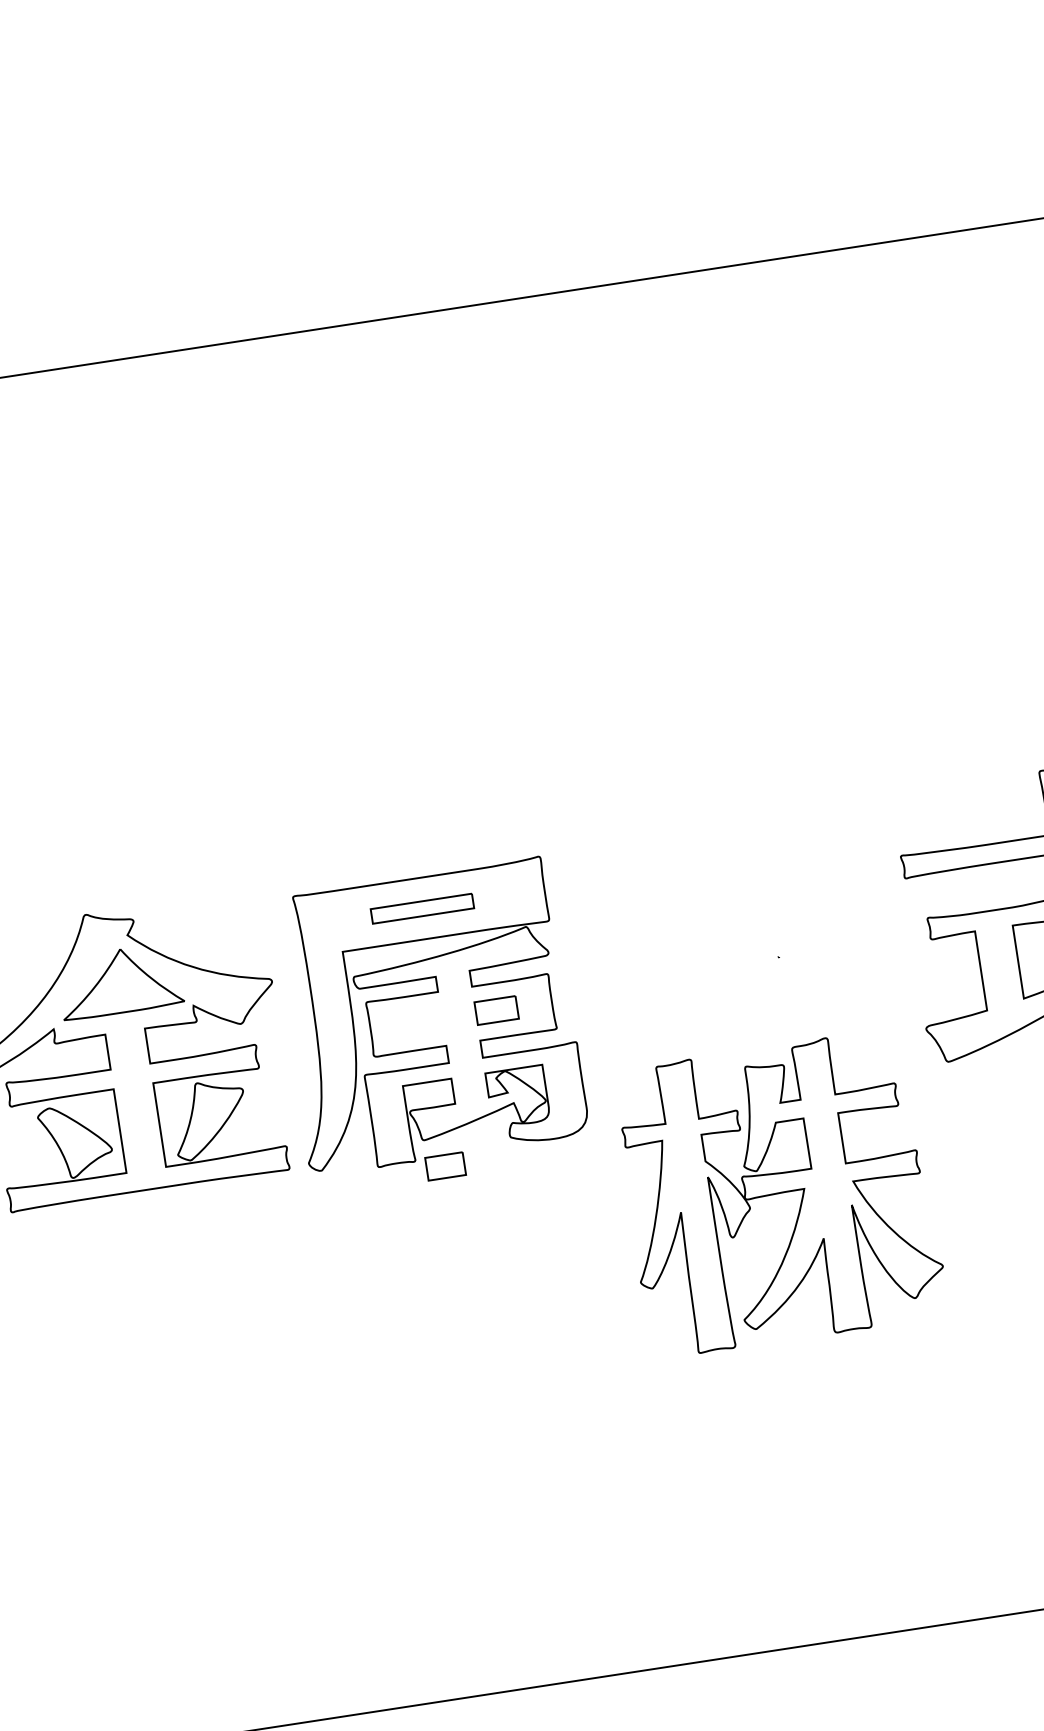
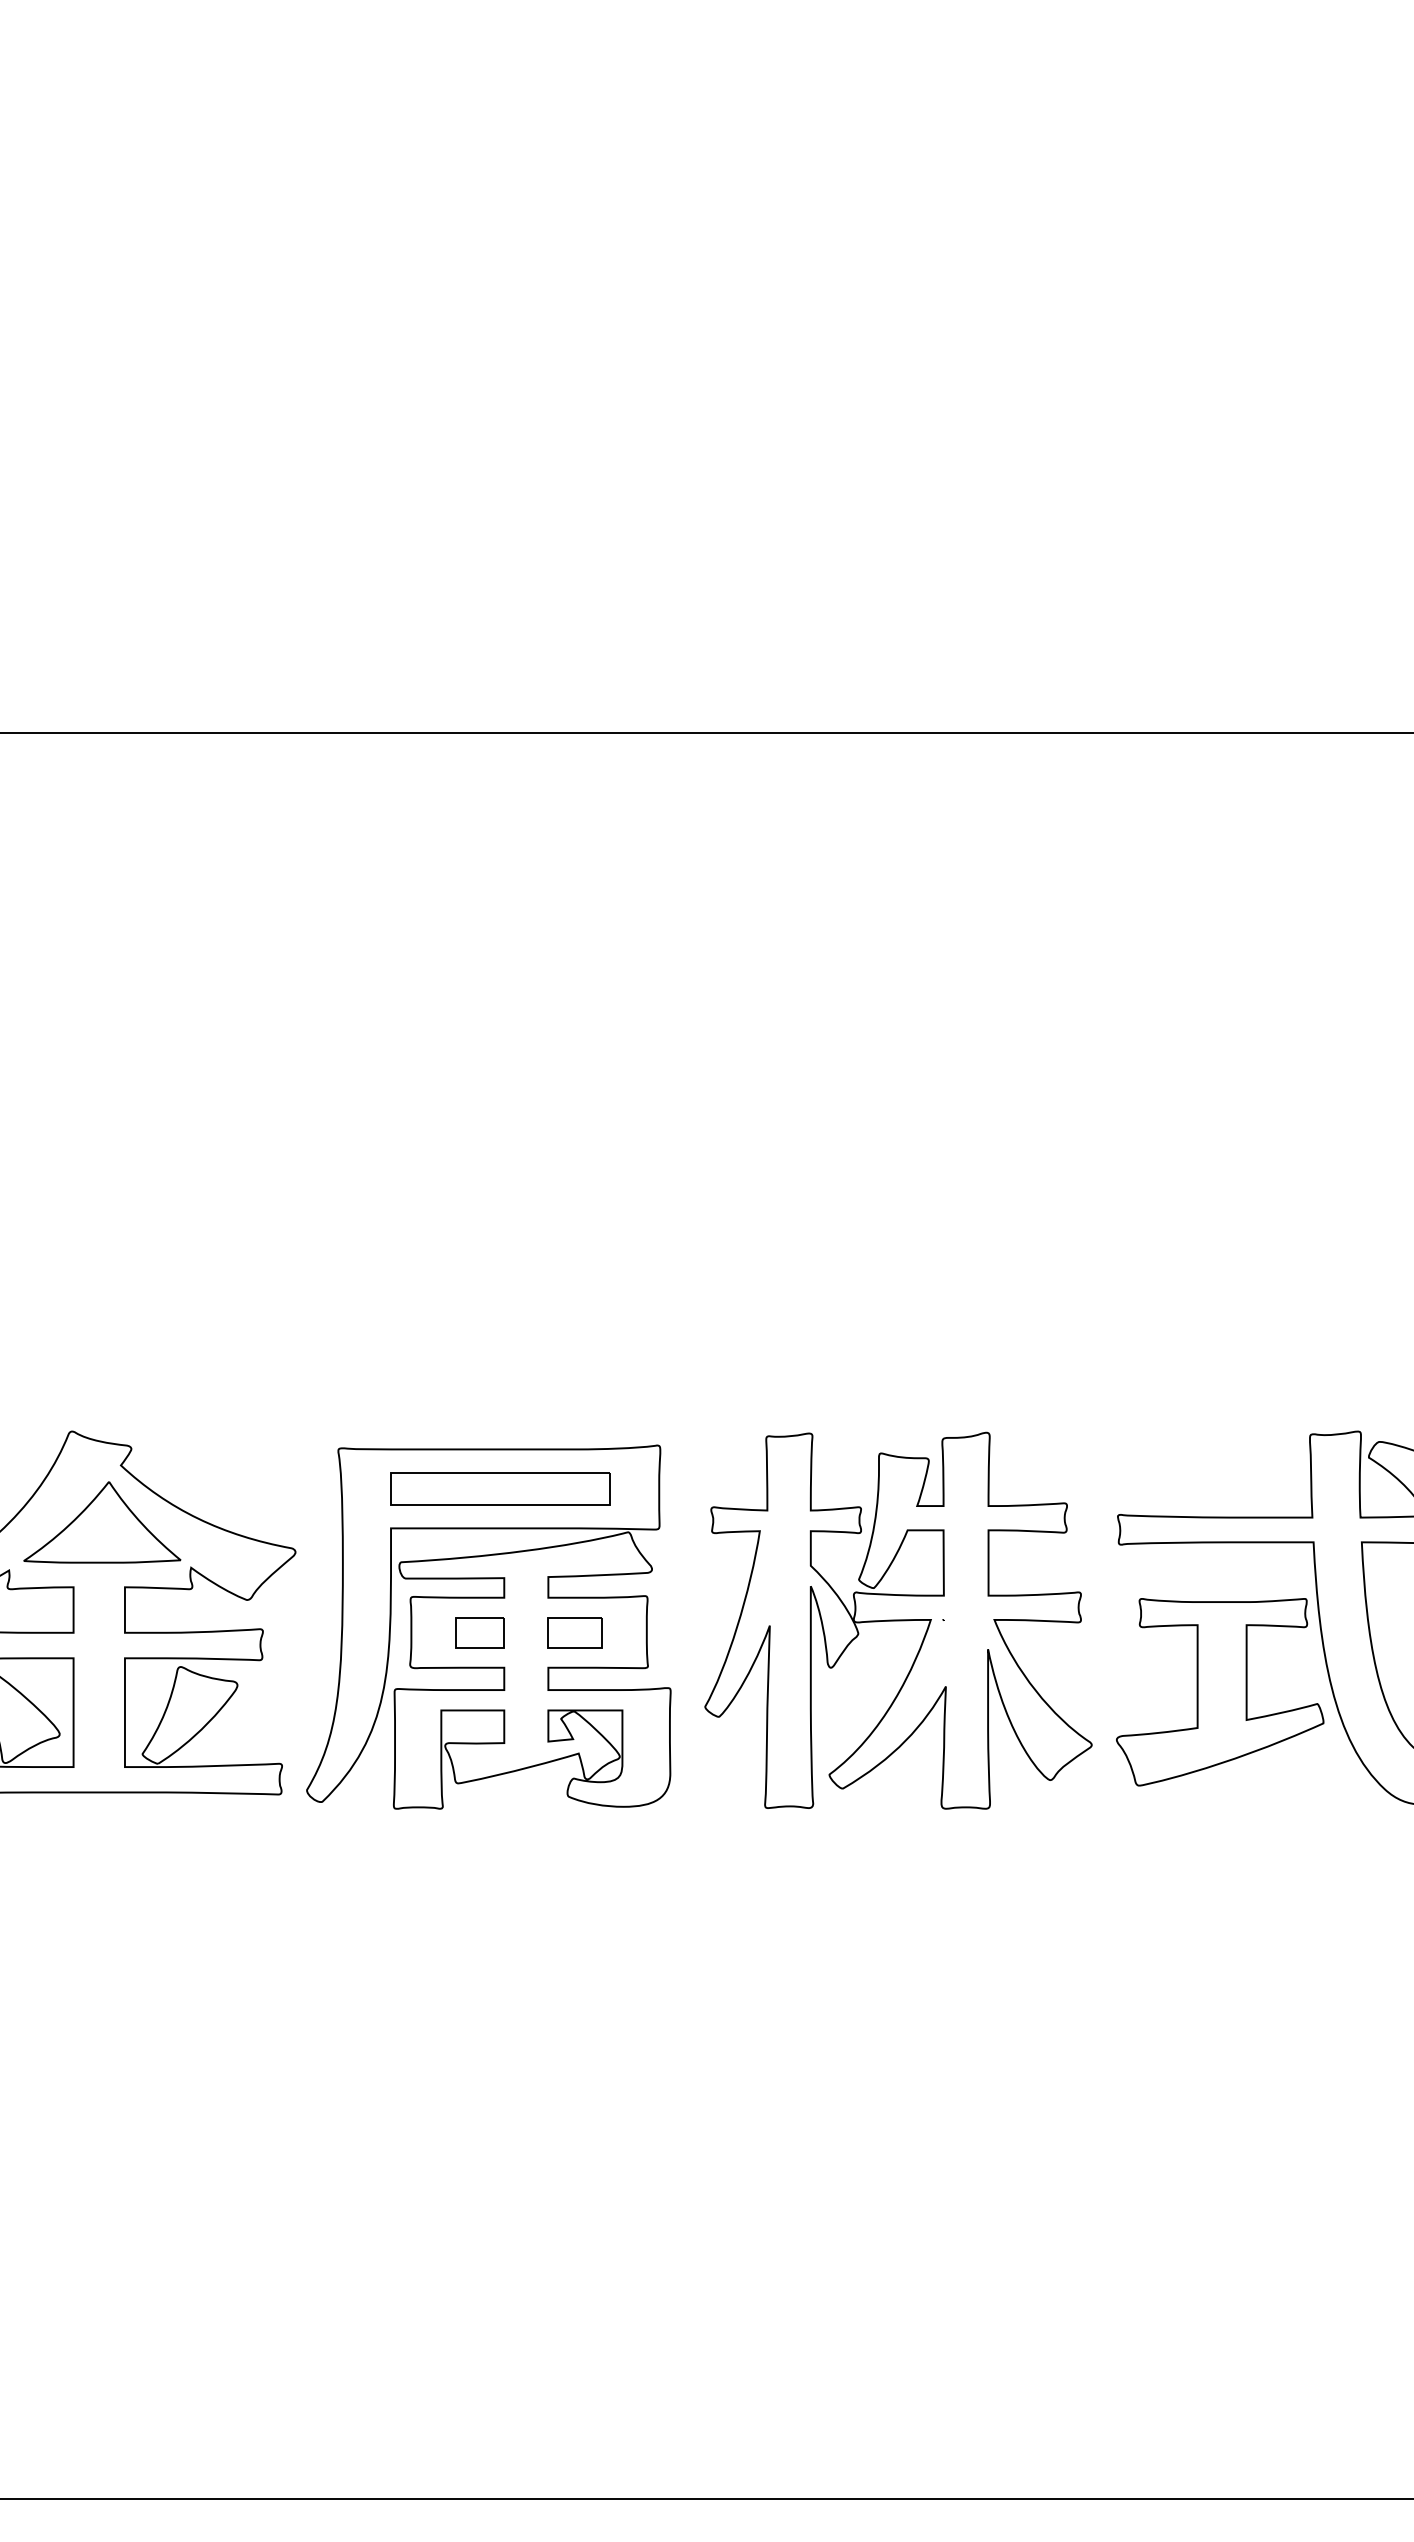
part: (422, 908) -> (500, 1488), size x1.67
part: (445, 1166) -> (479, 1632), moved
part: (779, 1193) -> (898, 1620), moved

